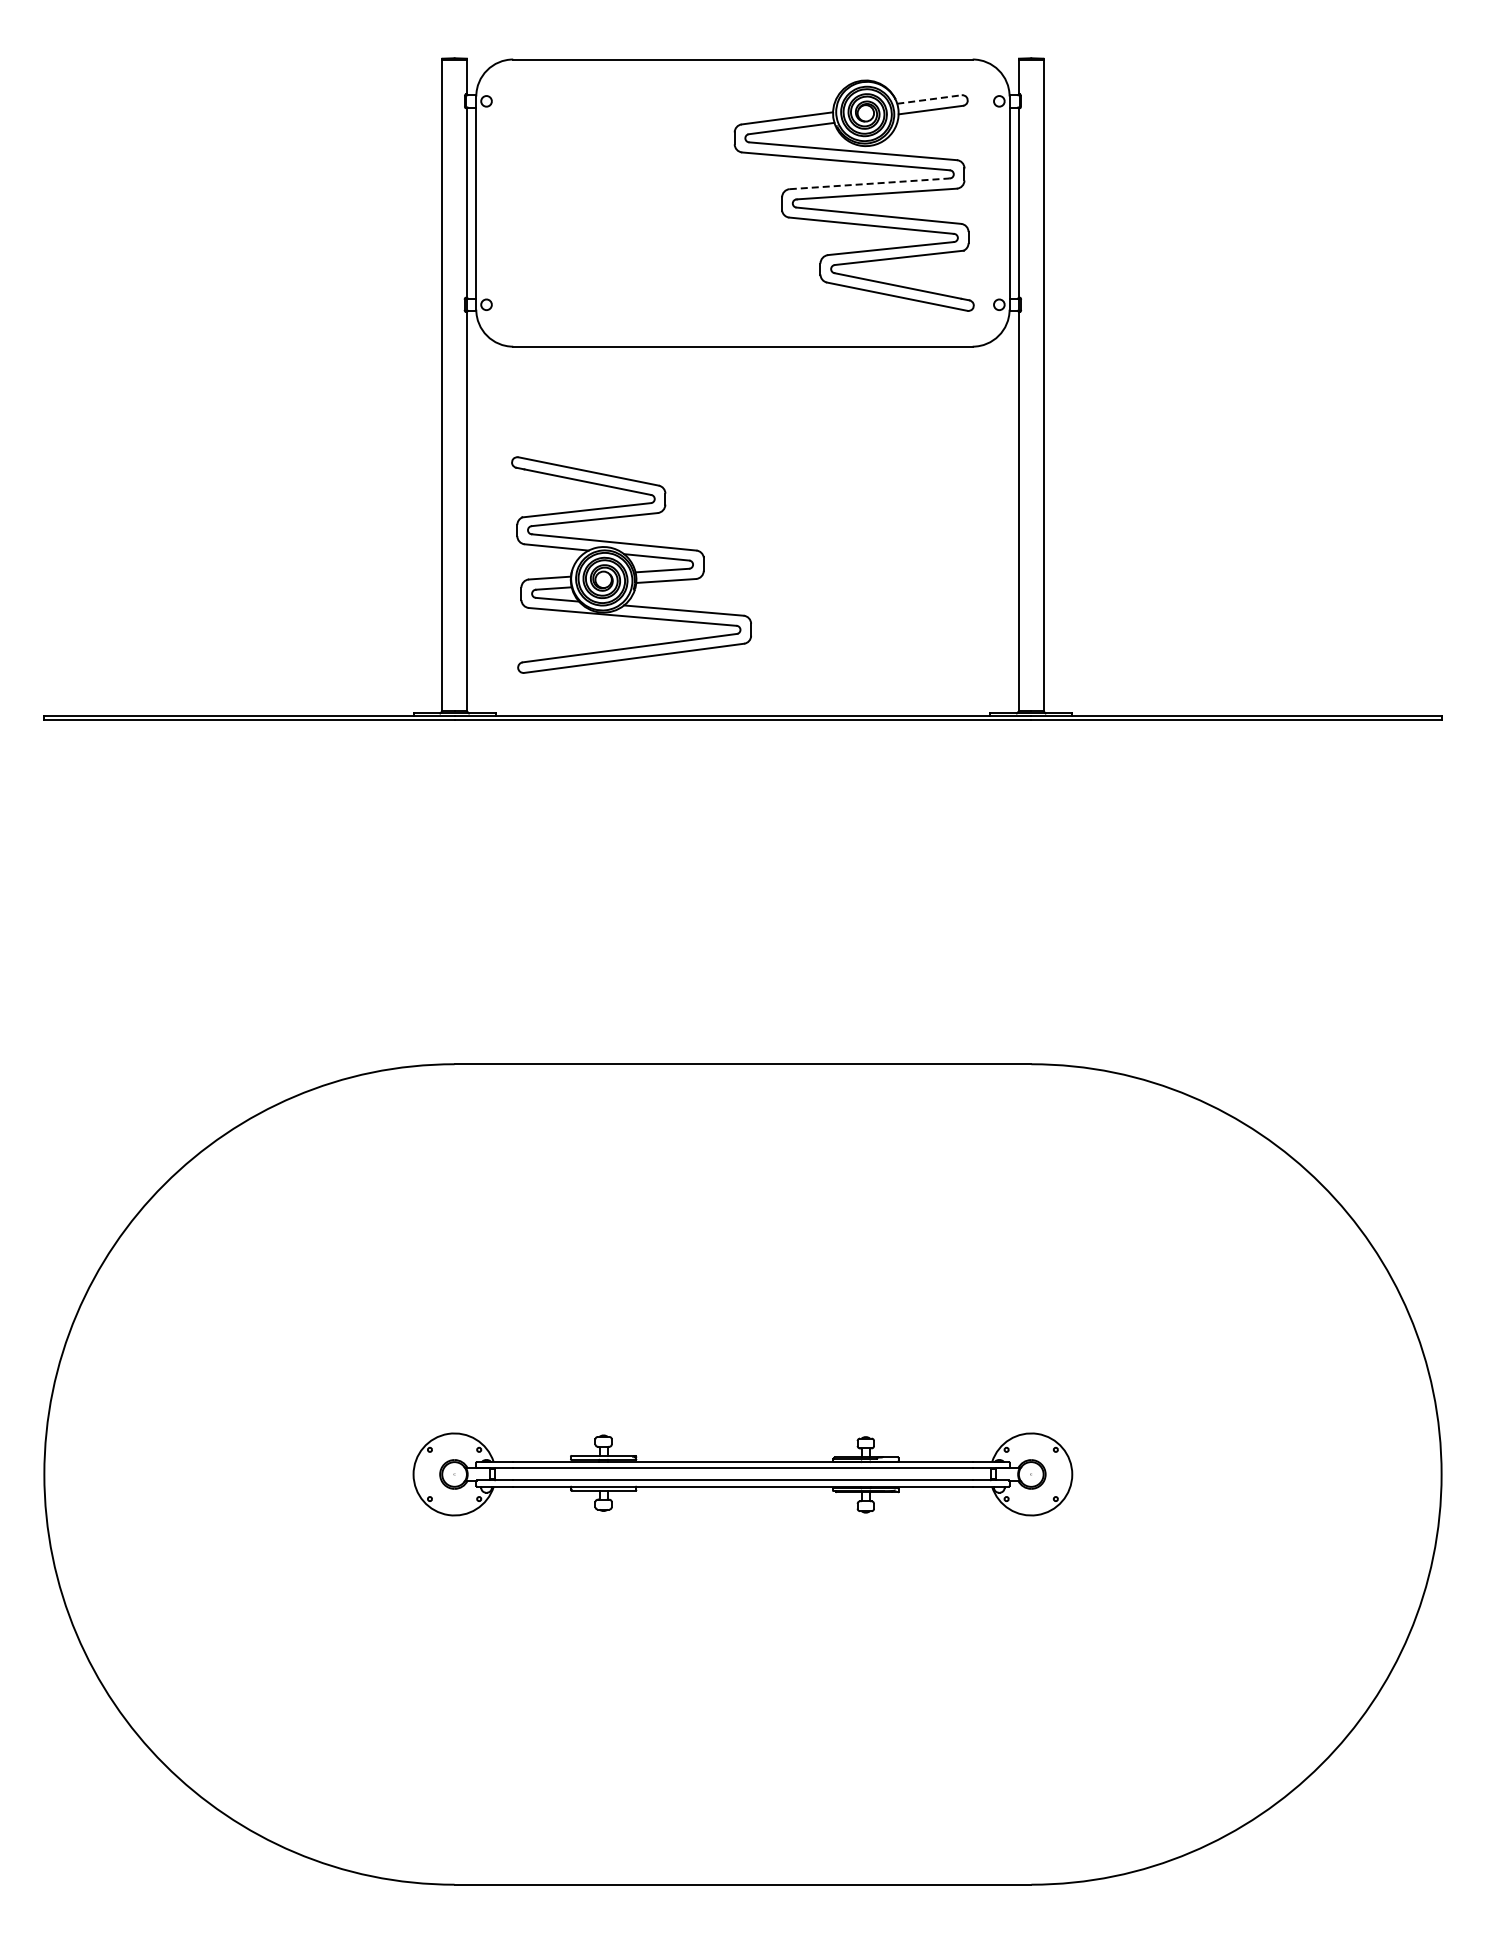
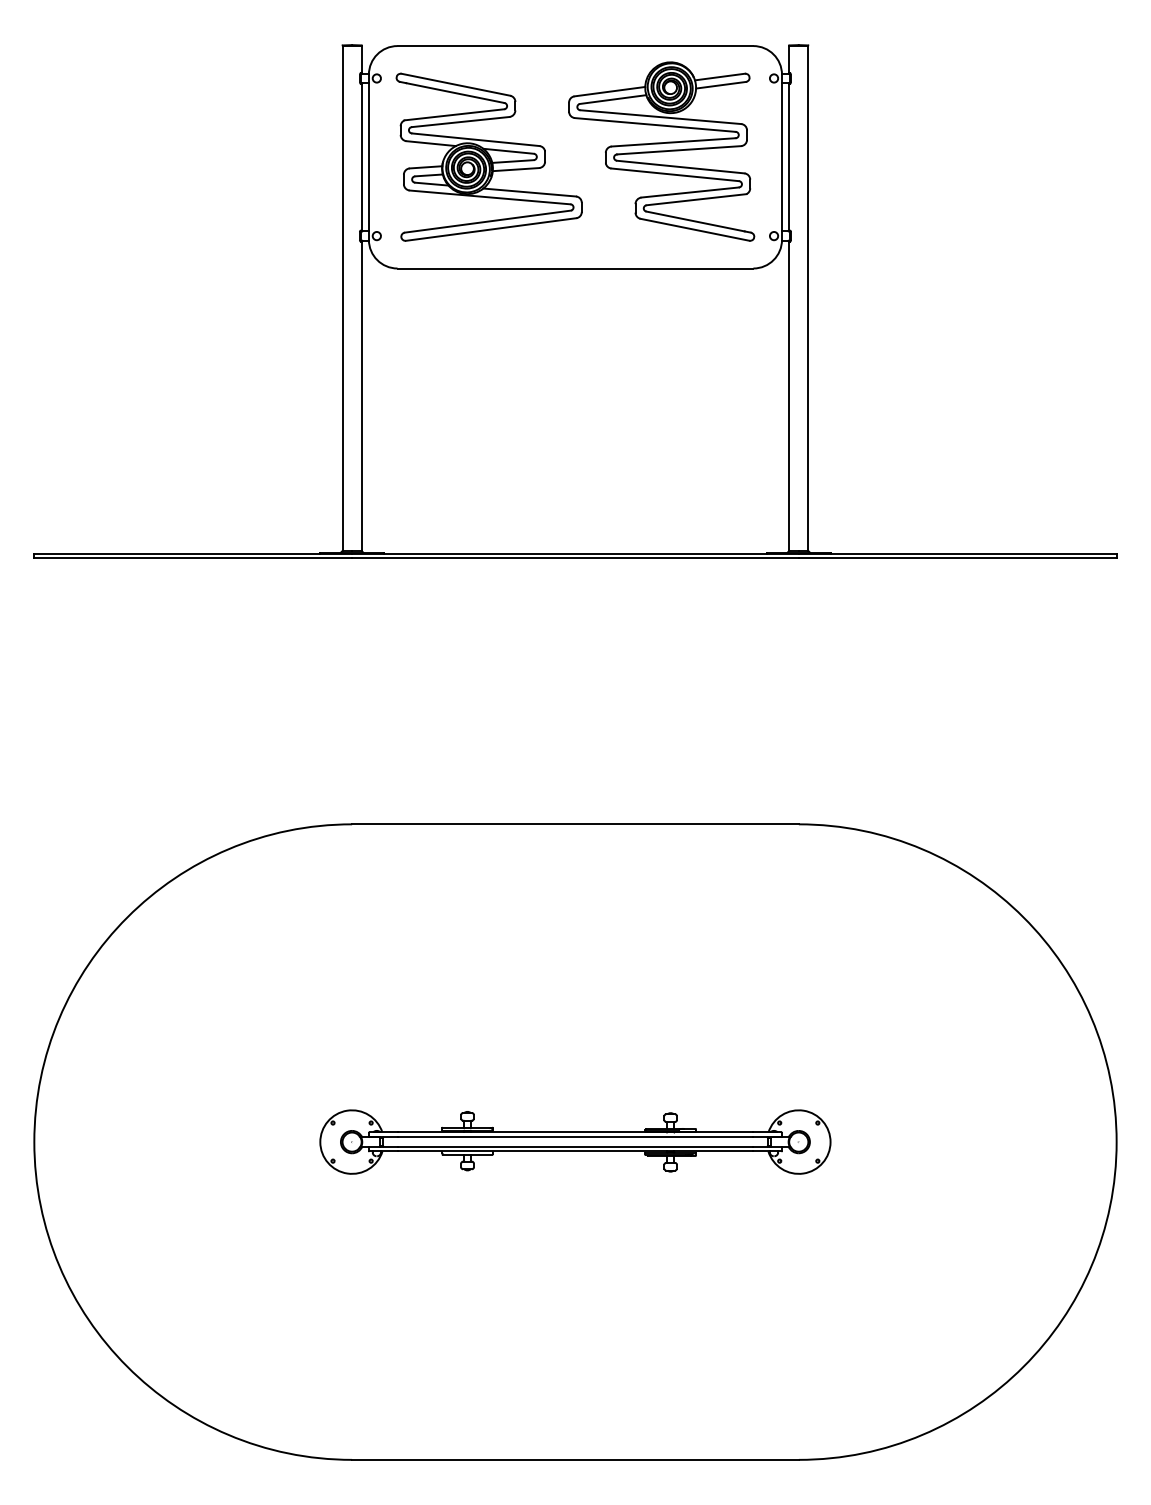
line: (929, 99) -> (719, 77), dashed -> solid
line: (870, 183) -> (674, 142), dashed -> solid
part: (631, 564) -> (489, 156), moved

